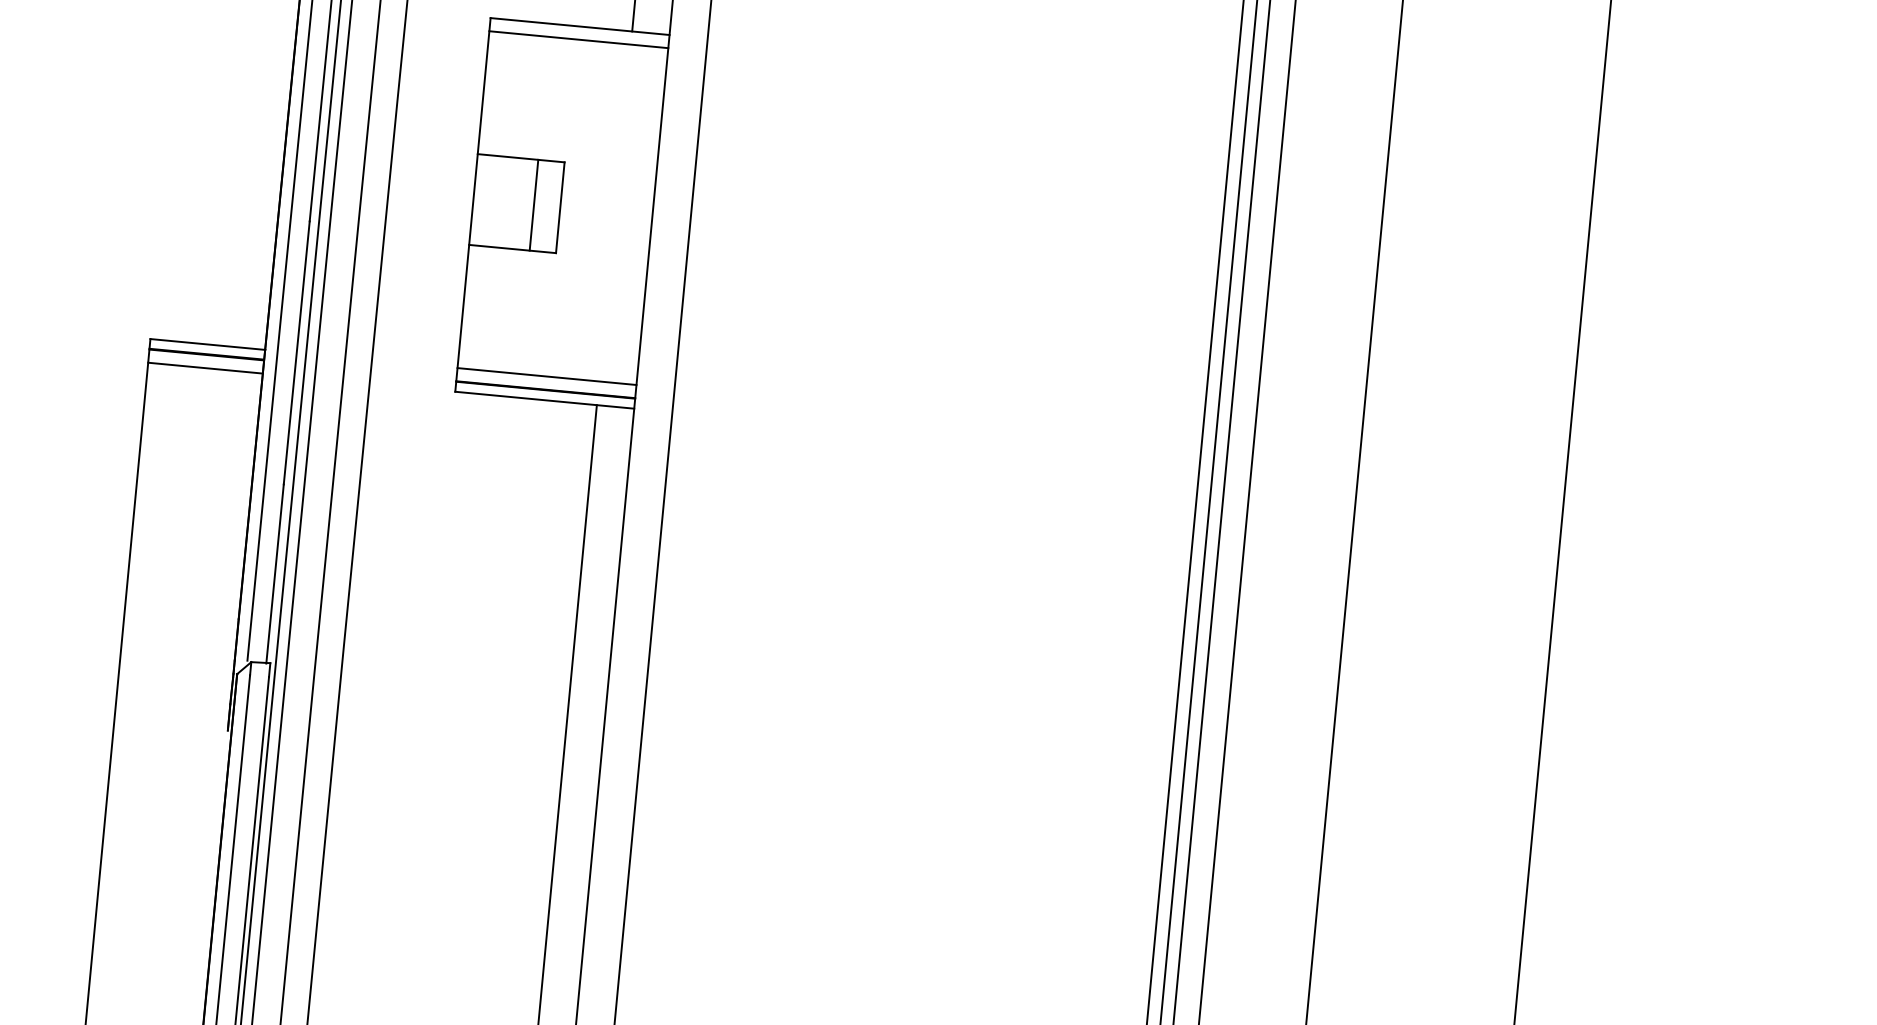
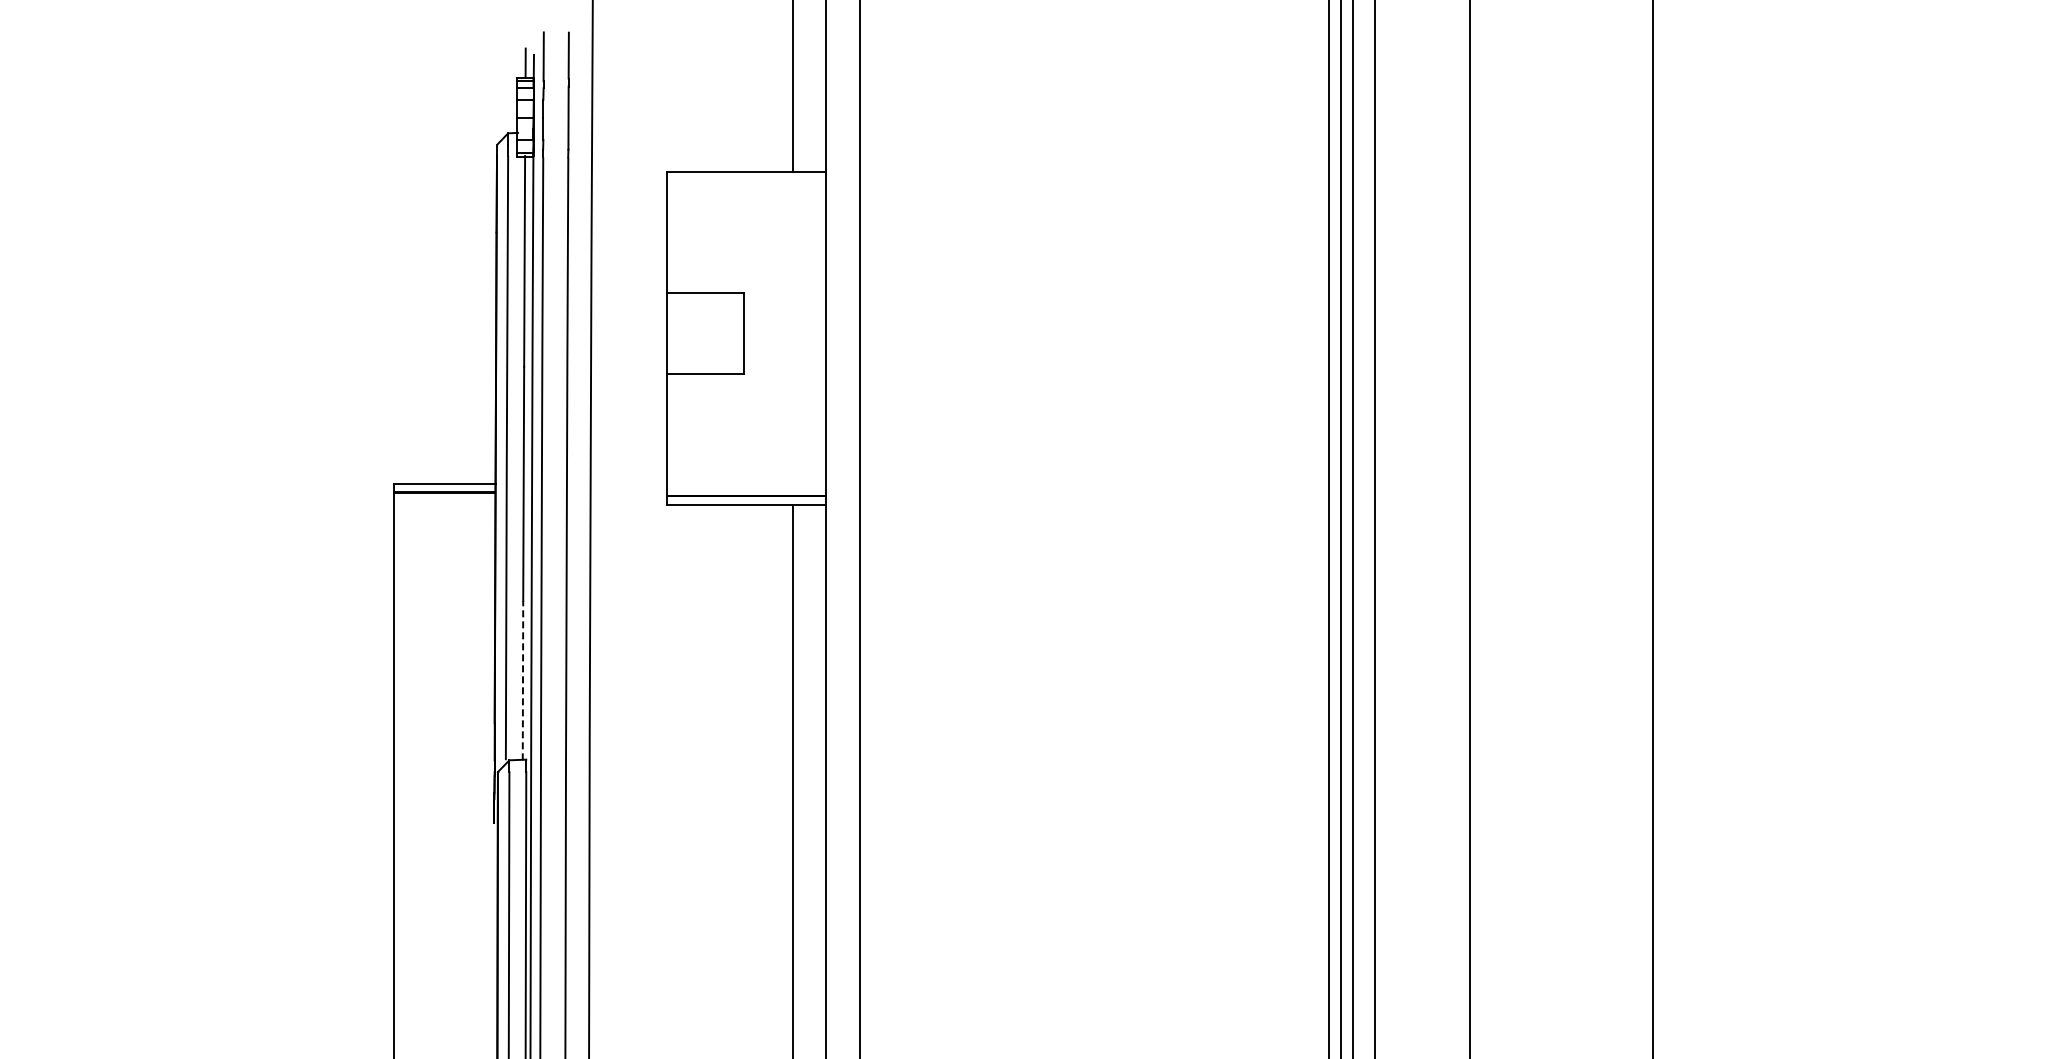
line: (577, 40) -> (745, 184), removed
line: (533, 204) -> (720, 333), removed
line: (205, 367) -> (444, 504), removed
line: (546, 376) -> (745, 483), removed
line: (275, 573) -> (523, 680), solid -> dashed

